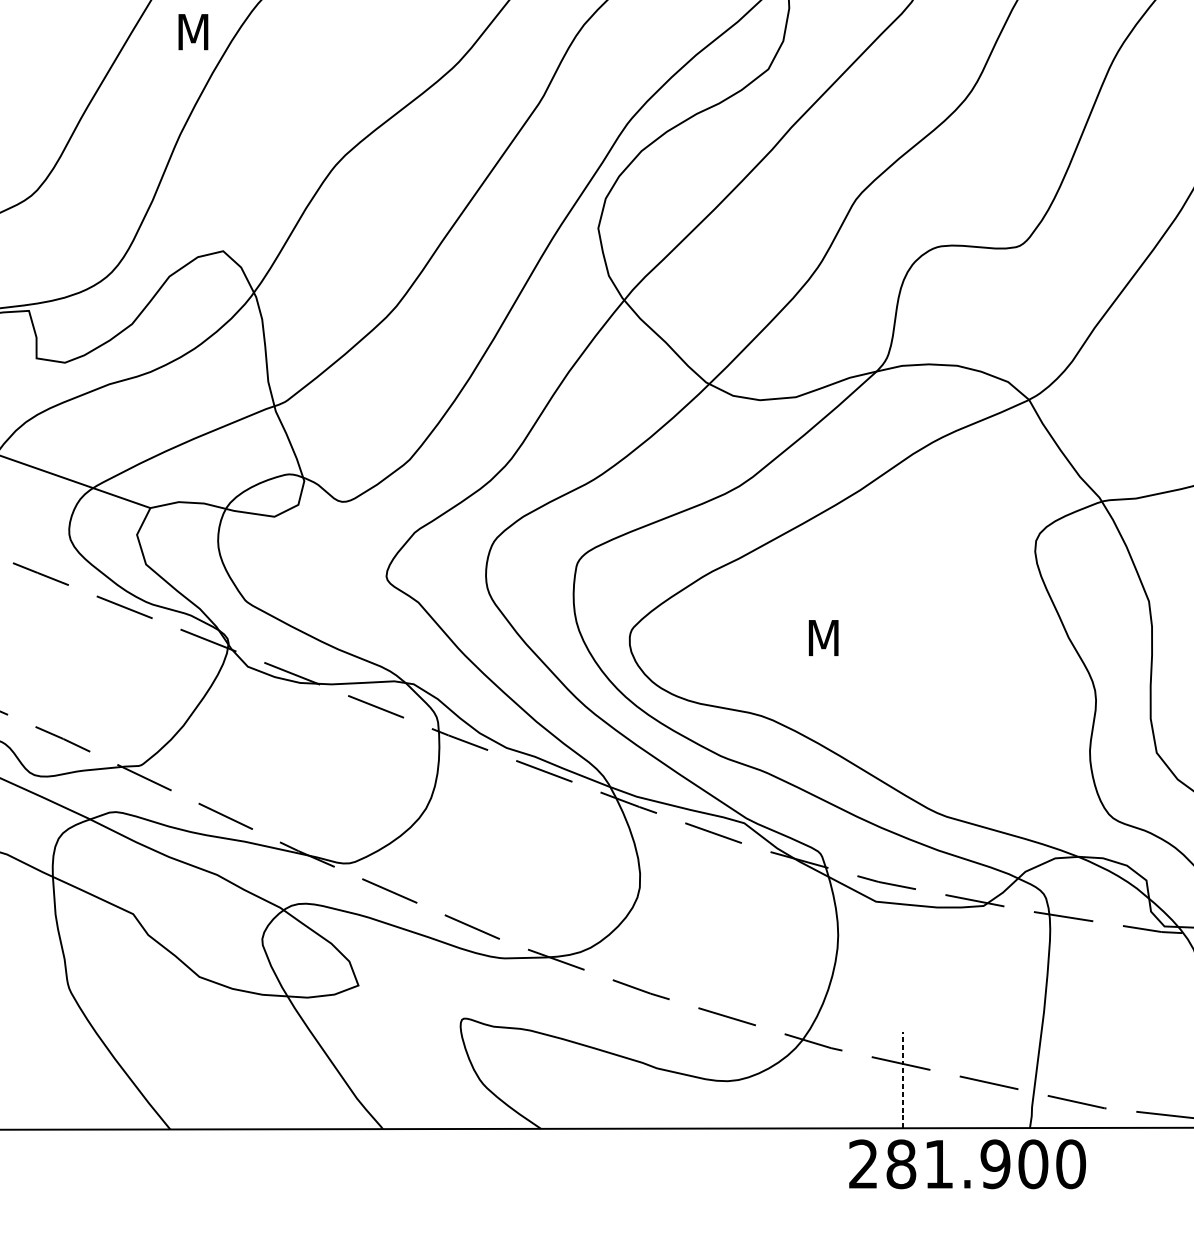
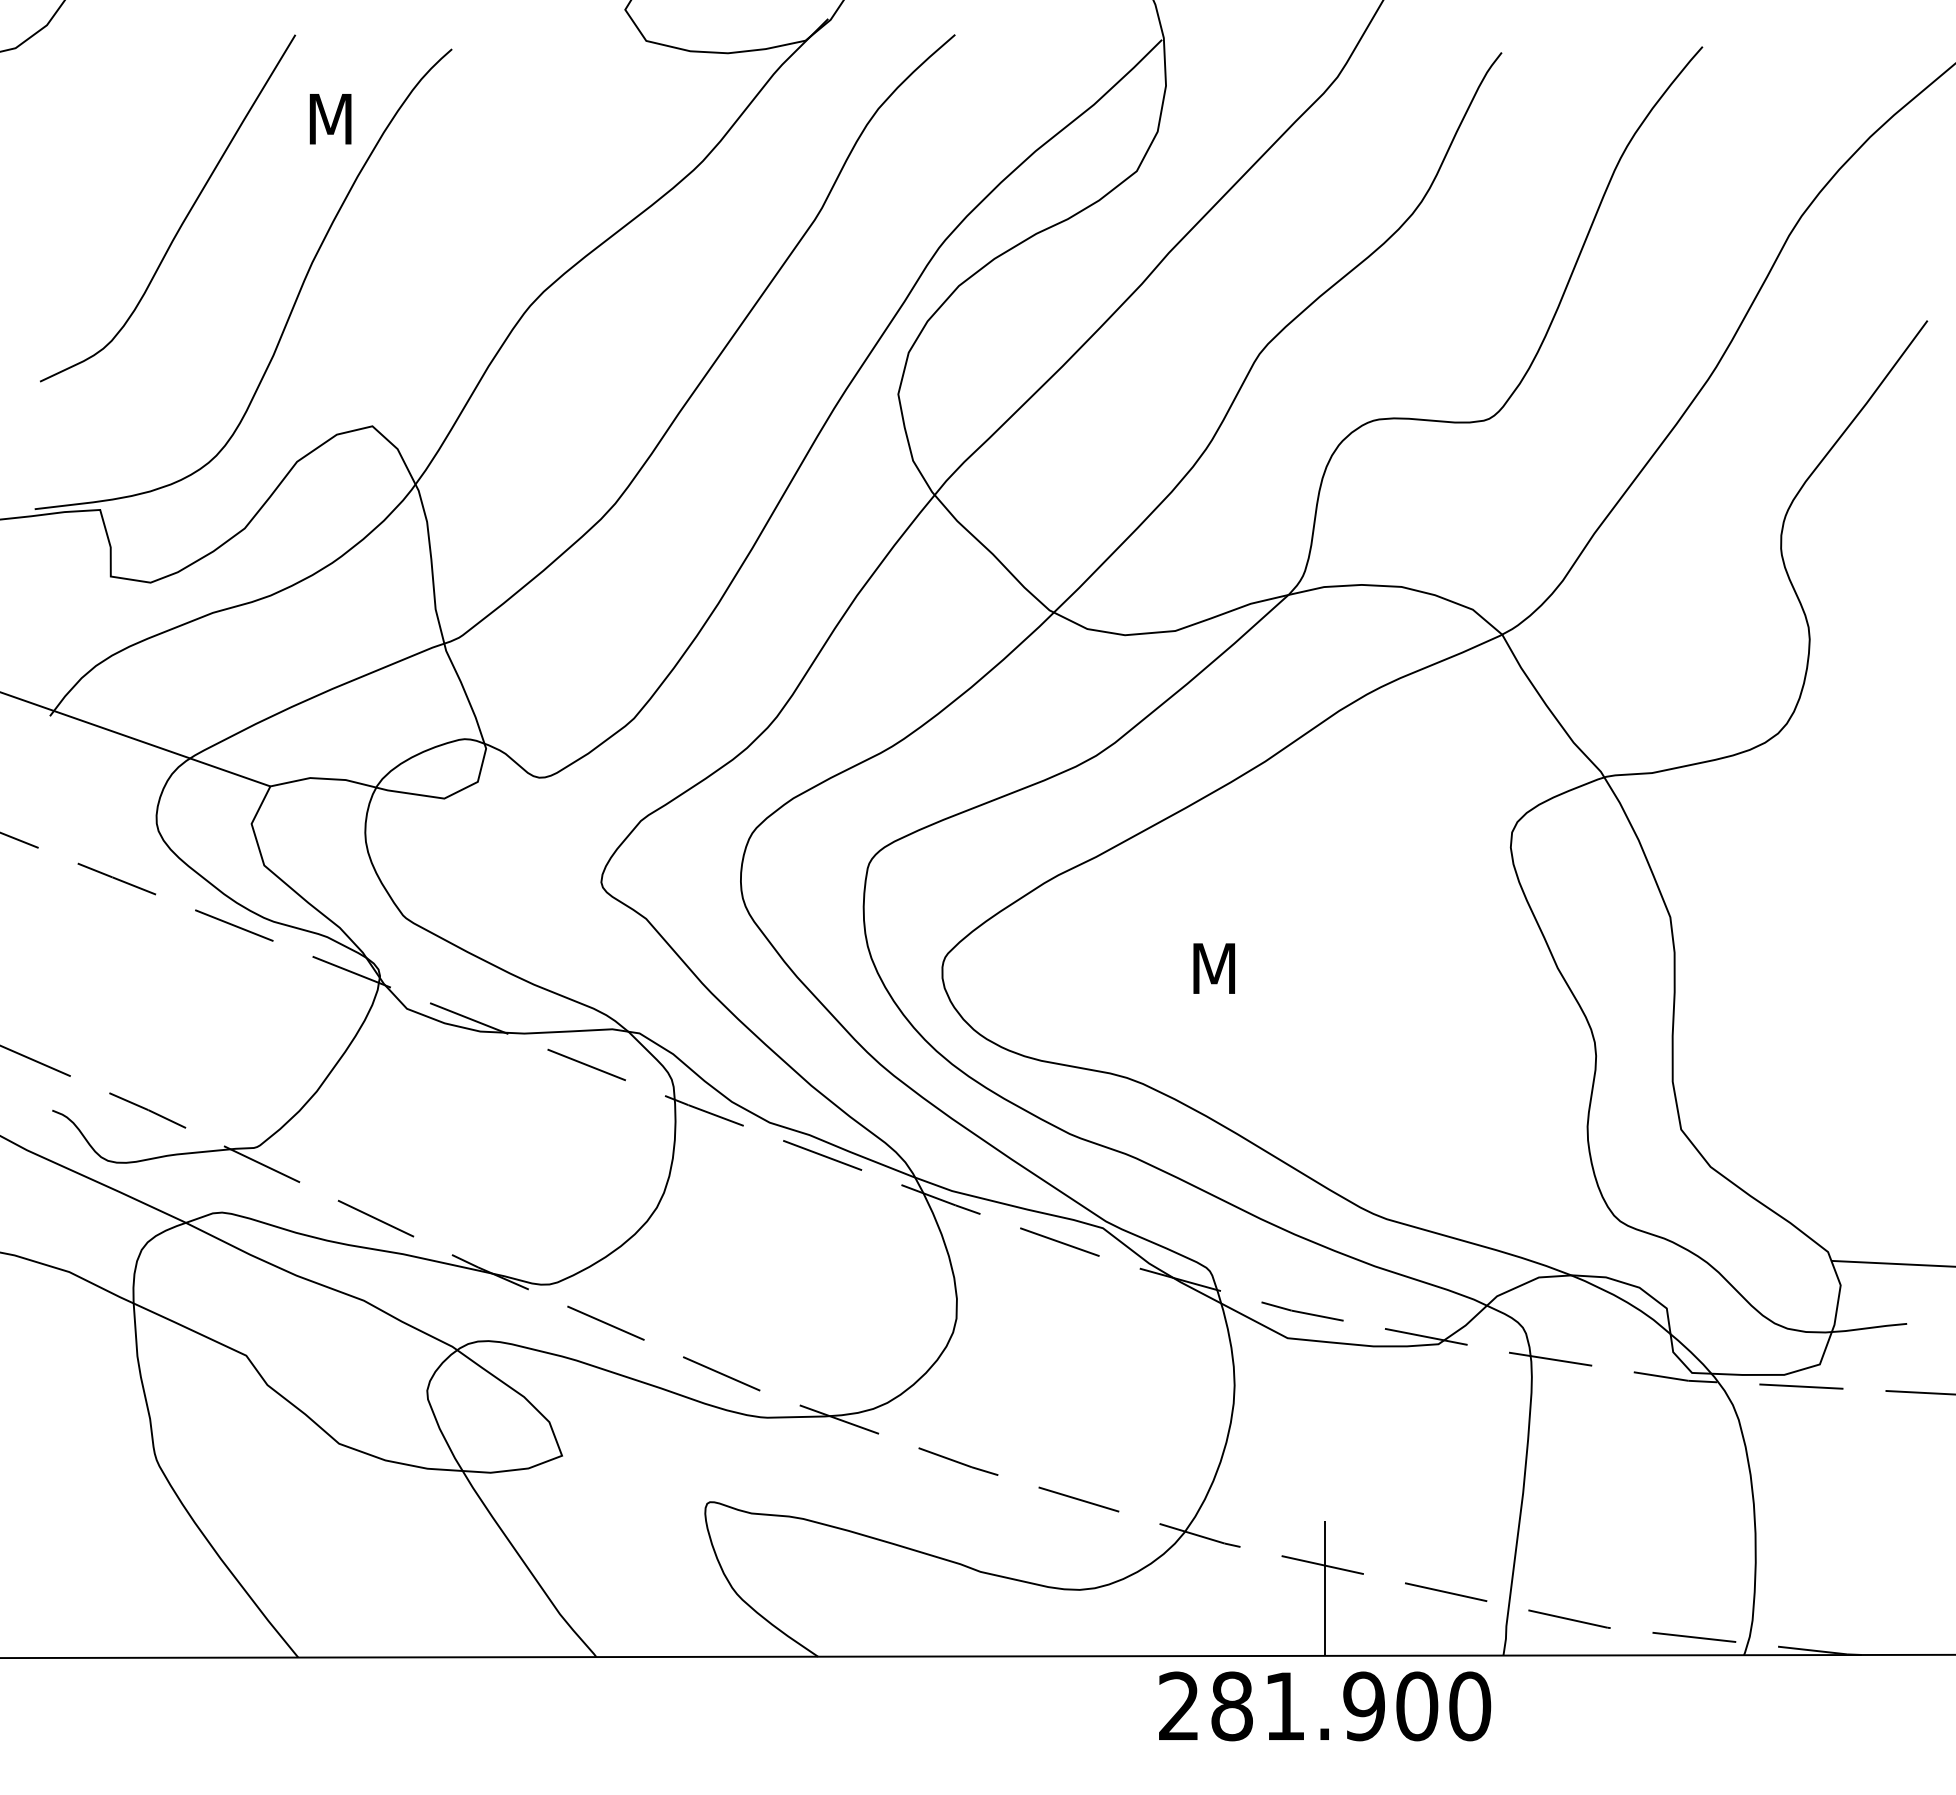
line: (902, 1079) -> (1324, 1587), dashed -> solid
text: (967, 1164) -> (1325, 1706), moved

